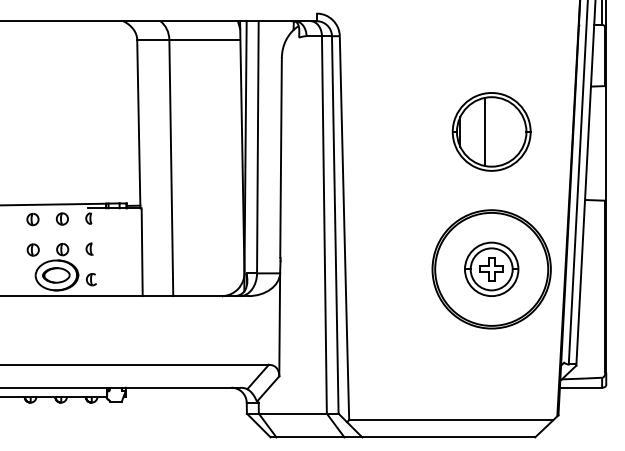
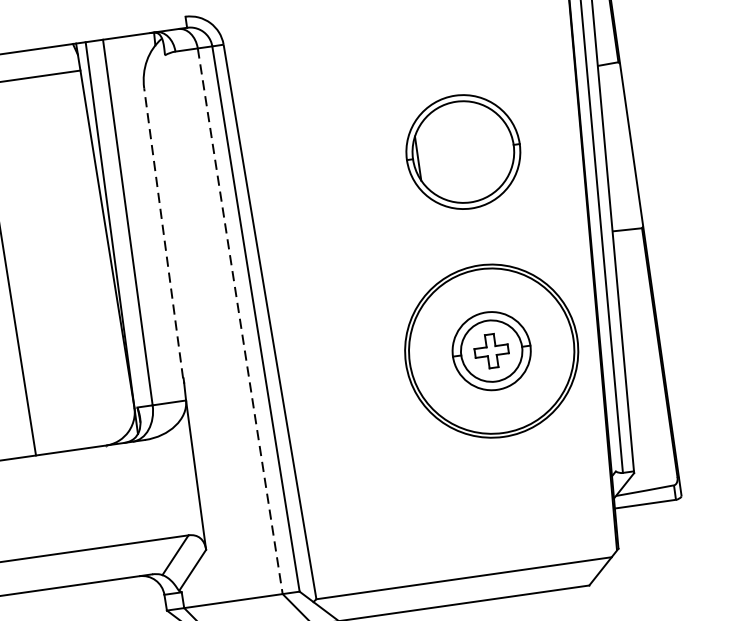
line: (485, 131) -> (454, 152), removed
line: (281, 157) -> (164, 232), solid -> dashed
line: (324, 224) -> (240, 320), solid -> dashed

